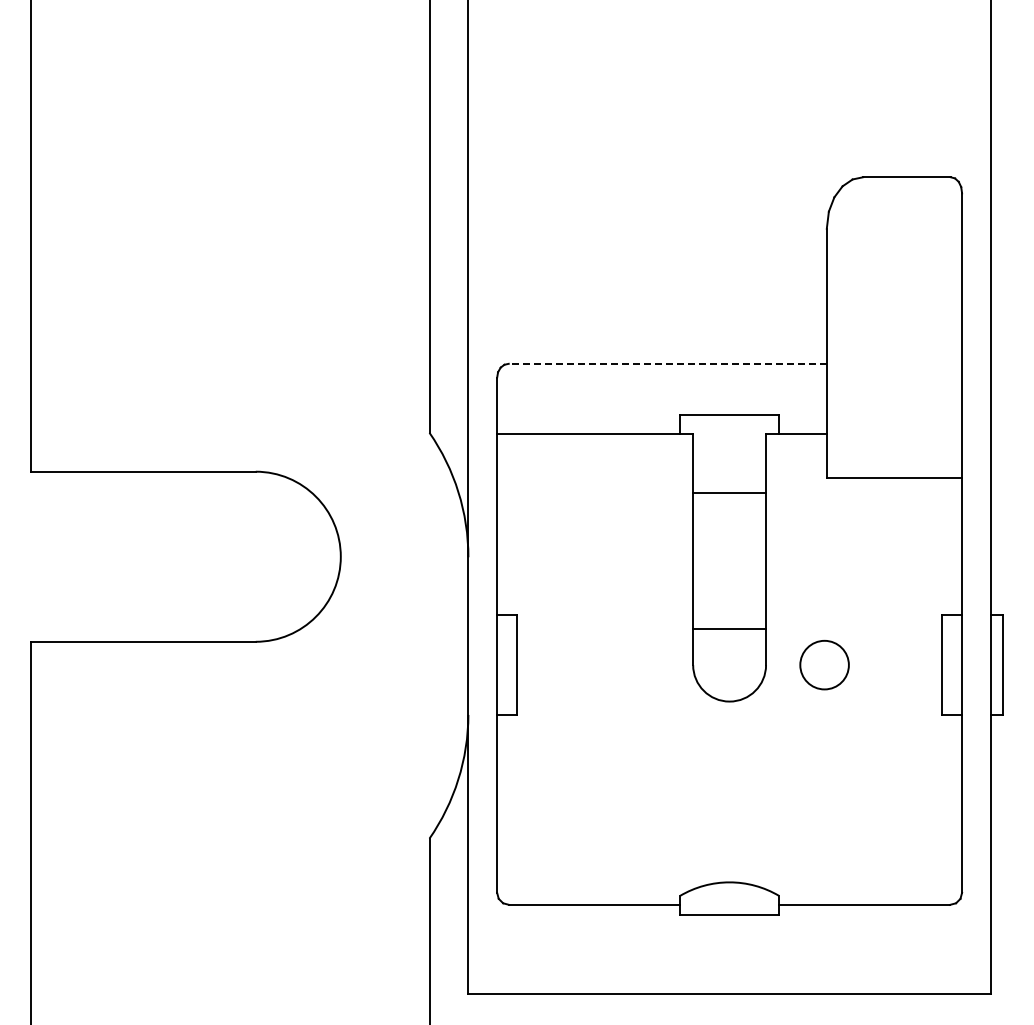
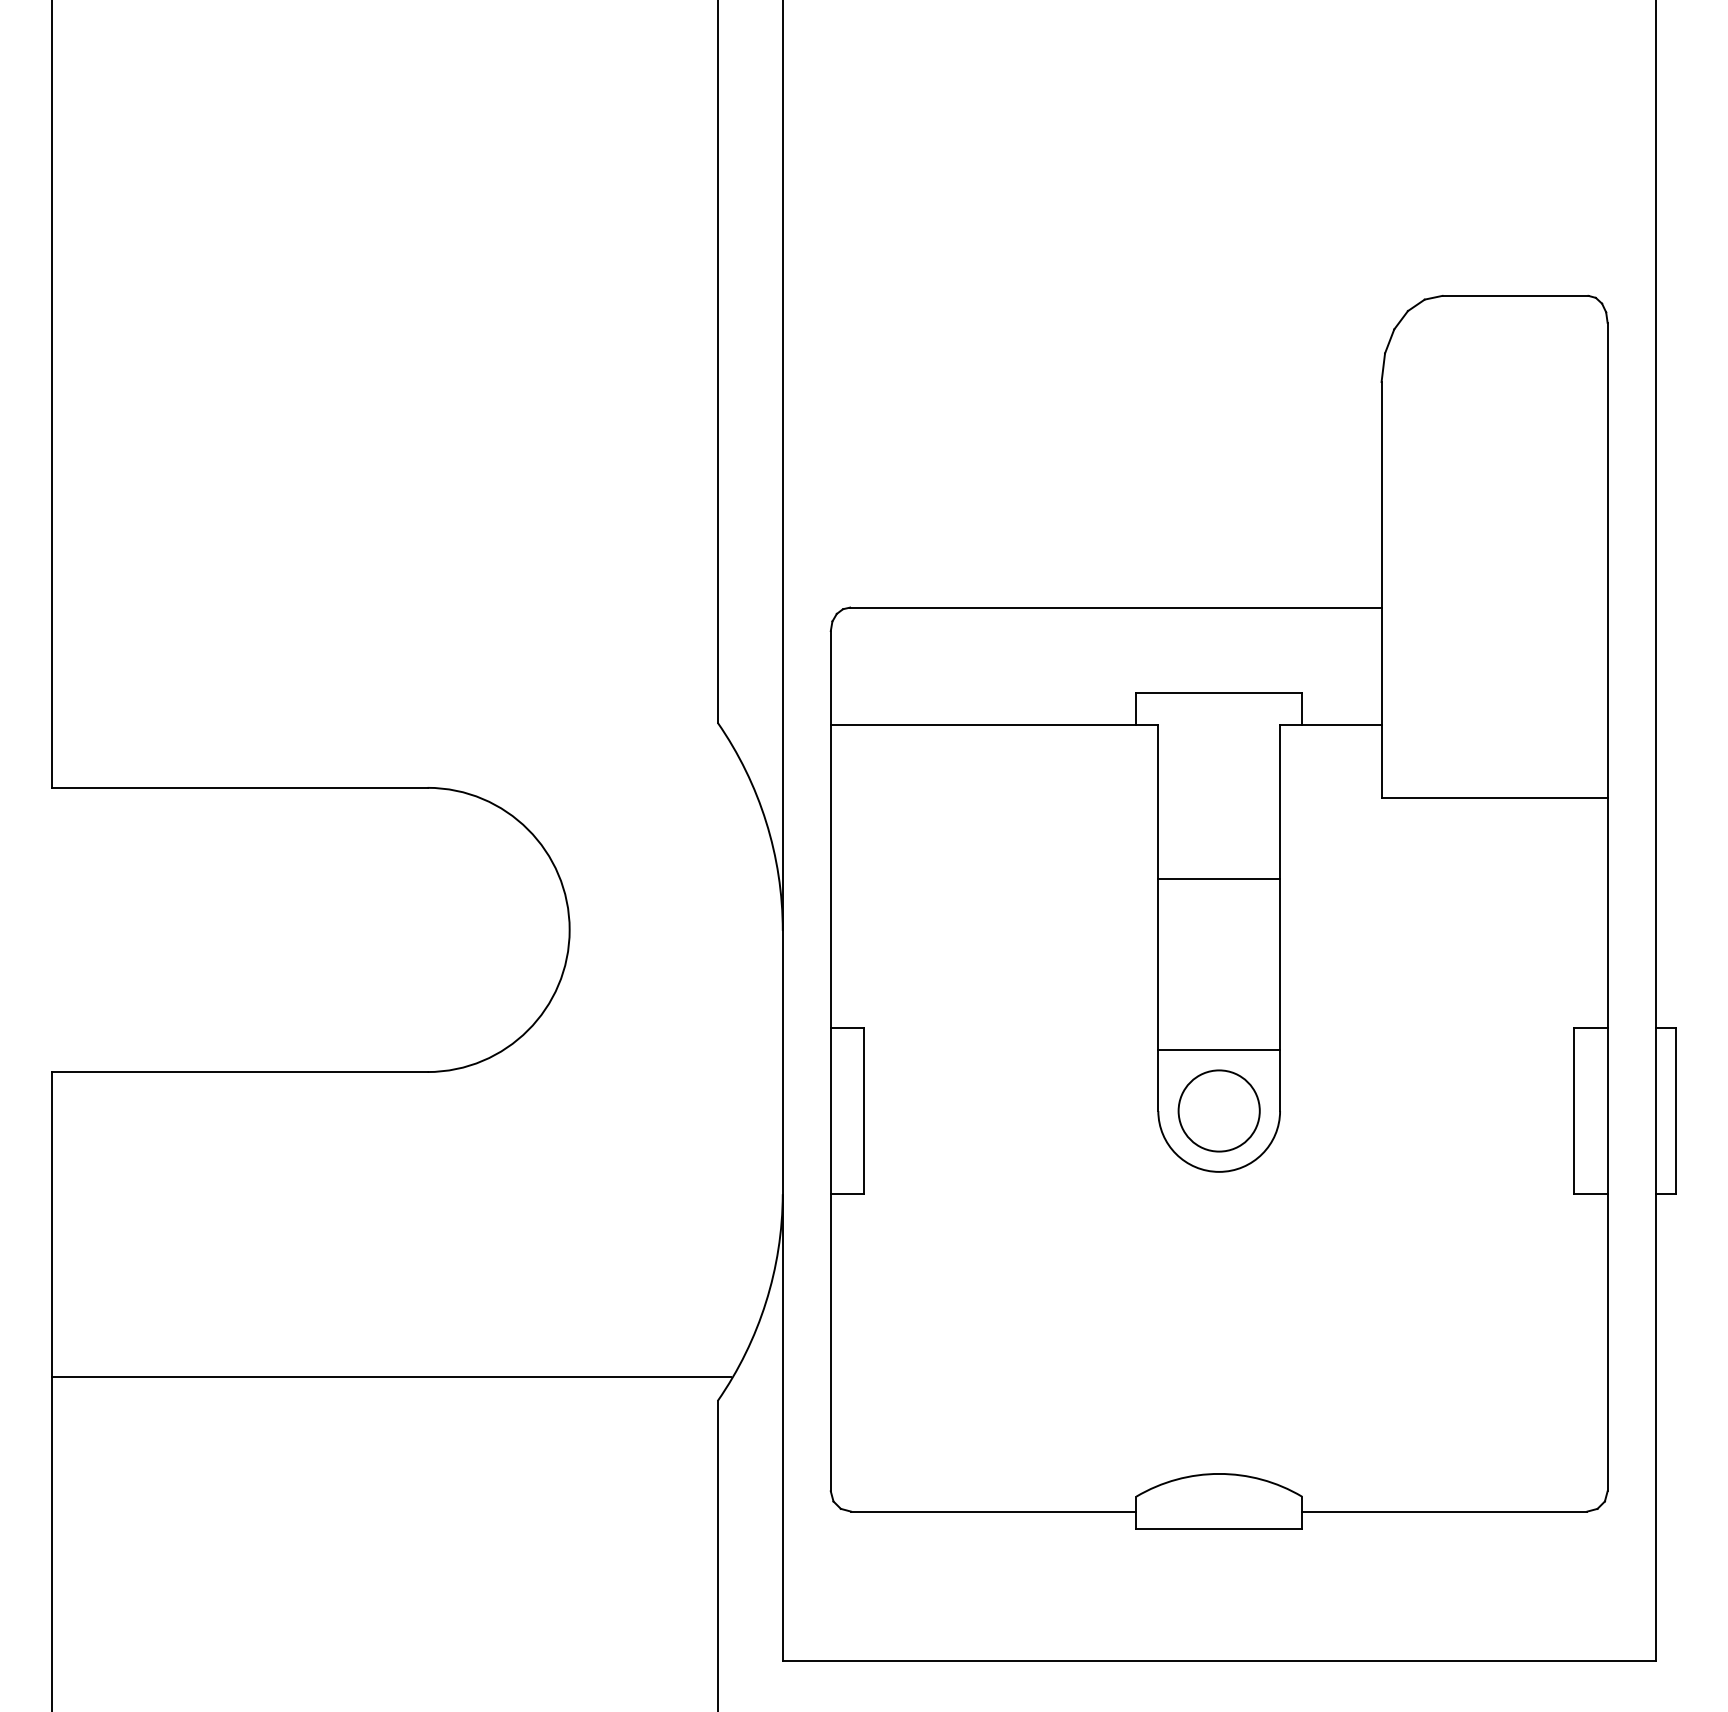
line: (667, 363) -> (1115, 607), dashed -> solid
line: (729, 492) -> (1219, 879), moved
circle: (824, 665) -> (1219, 1111), moved
line: (234, 824) -> (392, 1377), added

